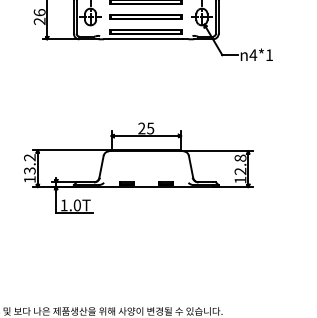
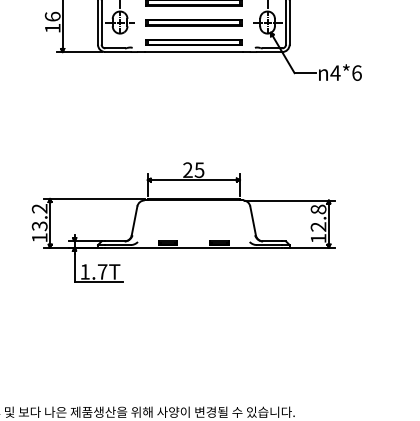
text: (39, 20) -> (52, 27), 26 -> 16
text: (269, 55) -> (356, 73), 4*1 -> 4*6
text: (76, 205) -> (101, 272), 1.0T -> 1.7T

